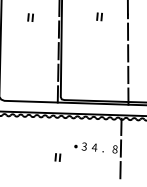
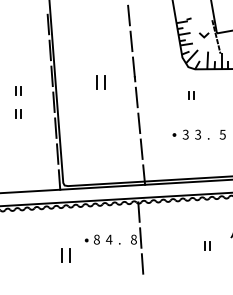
part: (99, 16) -> (101, 82), size x1.6
part: (28, 36) -> (18, 113), added
text: (84, 146) -> (96, 239), 3 -> 8
part: (58, 157) -> (66, 255), size x1.6

